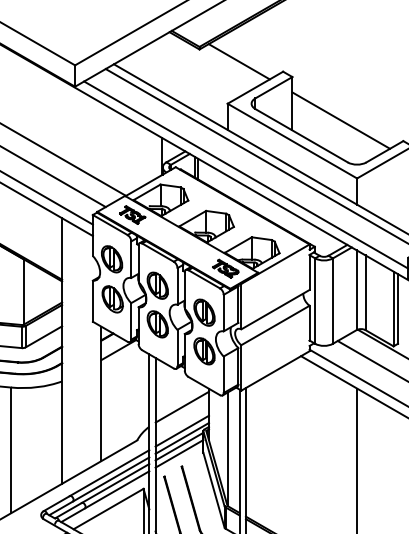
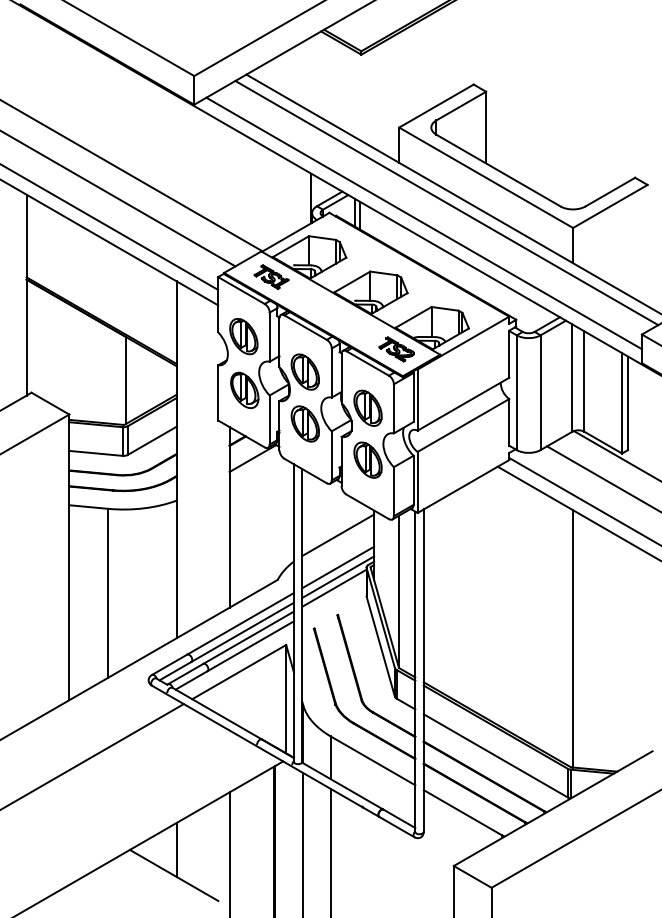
line: (239, 61) -> (414, 70), removed
line: (341, 120) -> (551, 150), removed
line: (179, 453) -> (334, 597), removed

